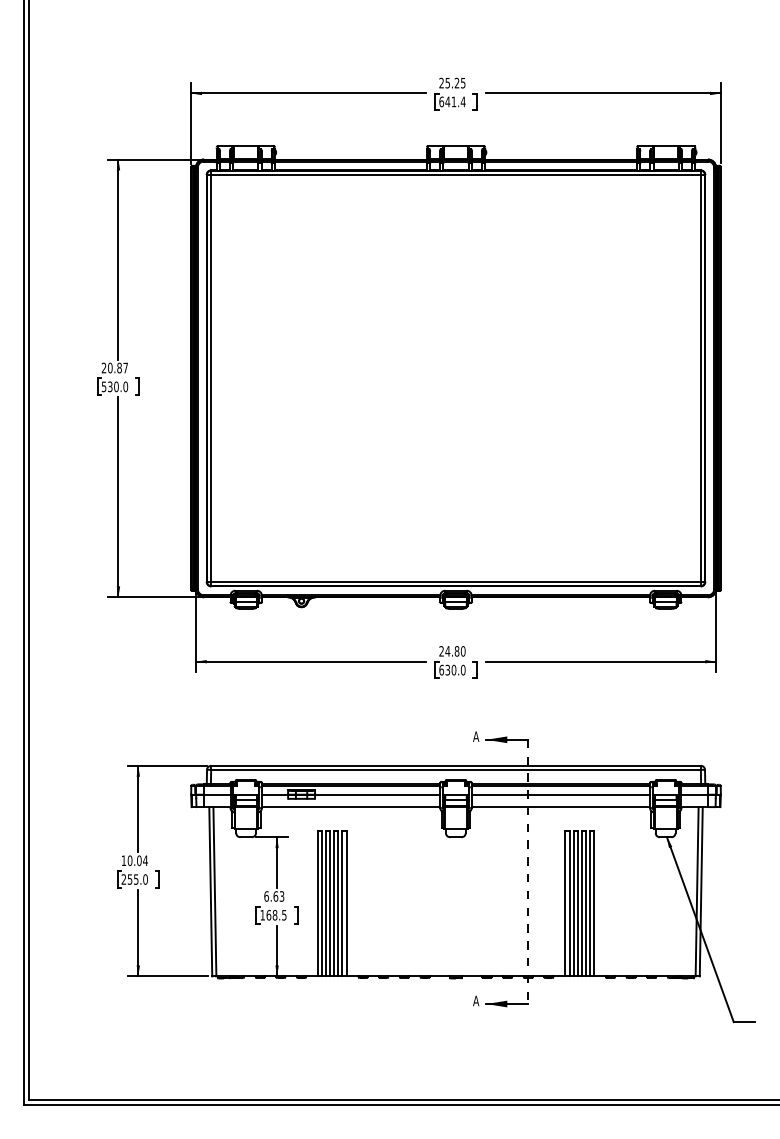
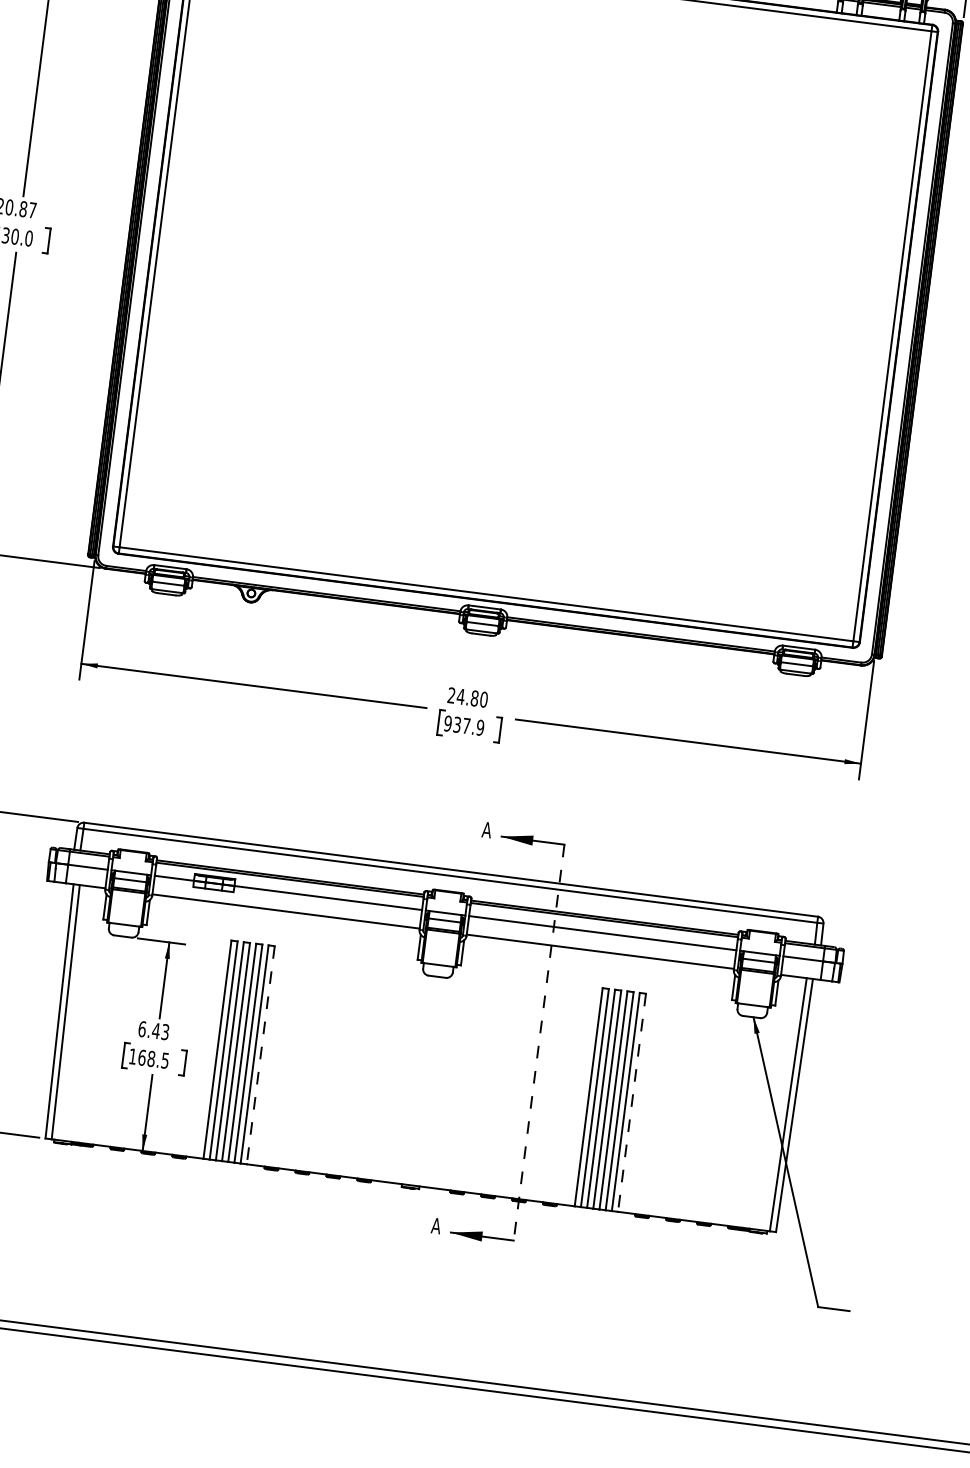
text: (452, 669) -> (464, 724), 630.0 -> 937.9
text: (275, 896) -> (155, 1030), 6.63 -> 6.43
line: (346, 903) -> (260, 1055), solid -> dashed
line: (594, 903) -> (632, 1102), solid -> dashed

